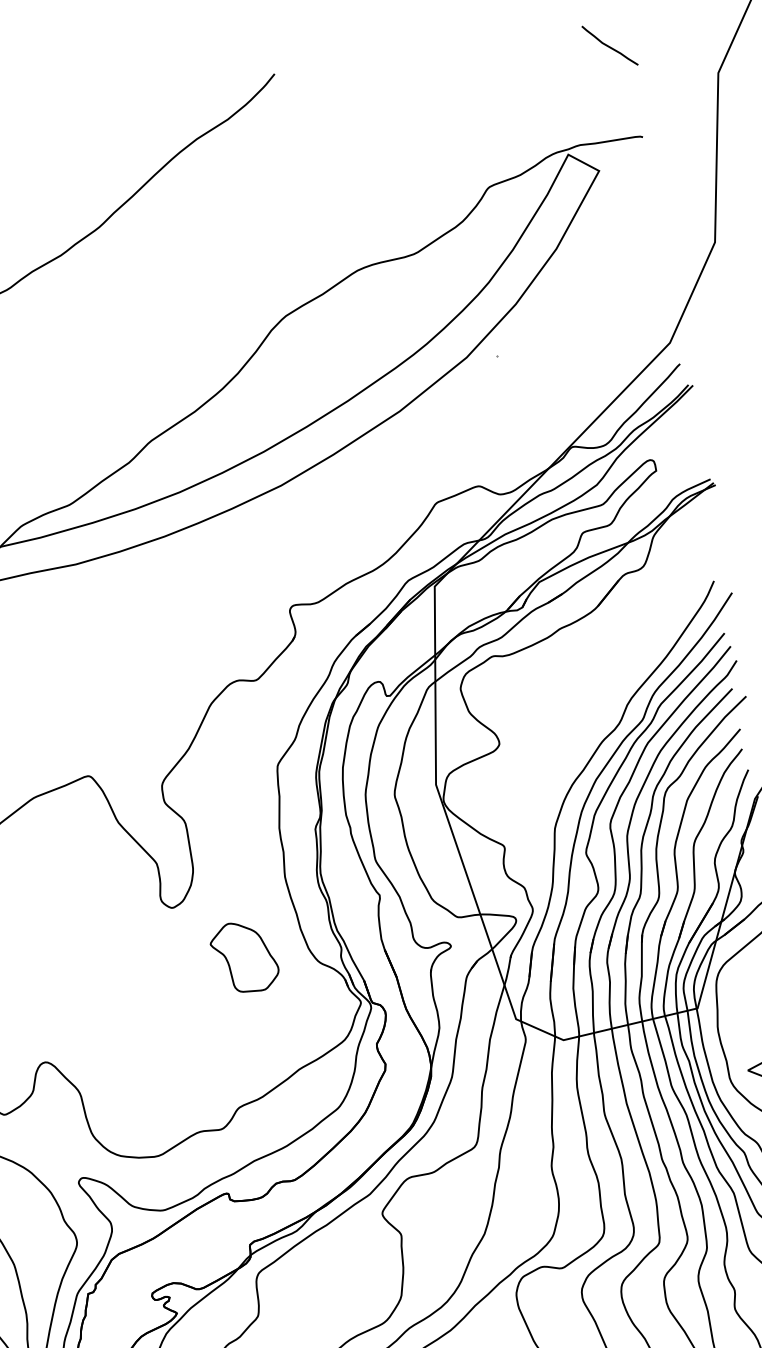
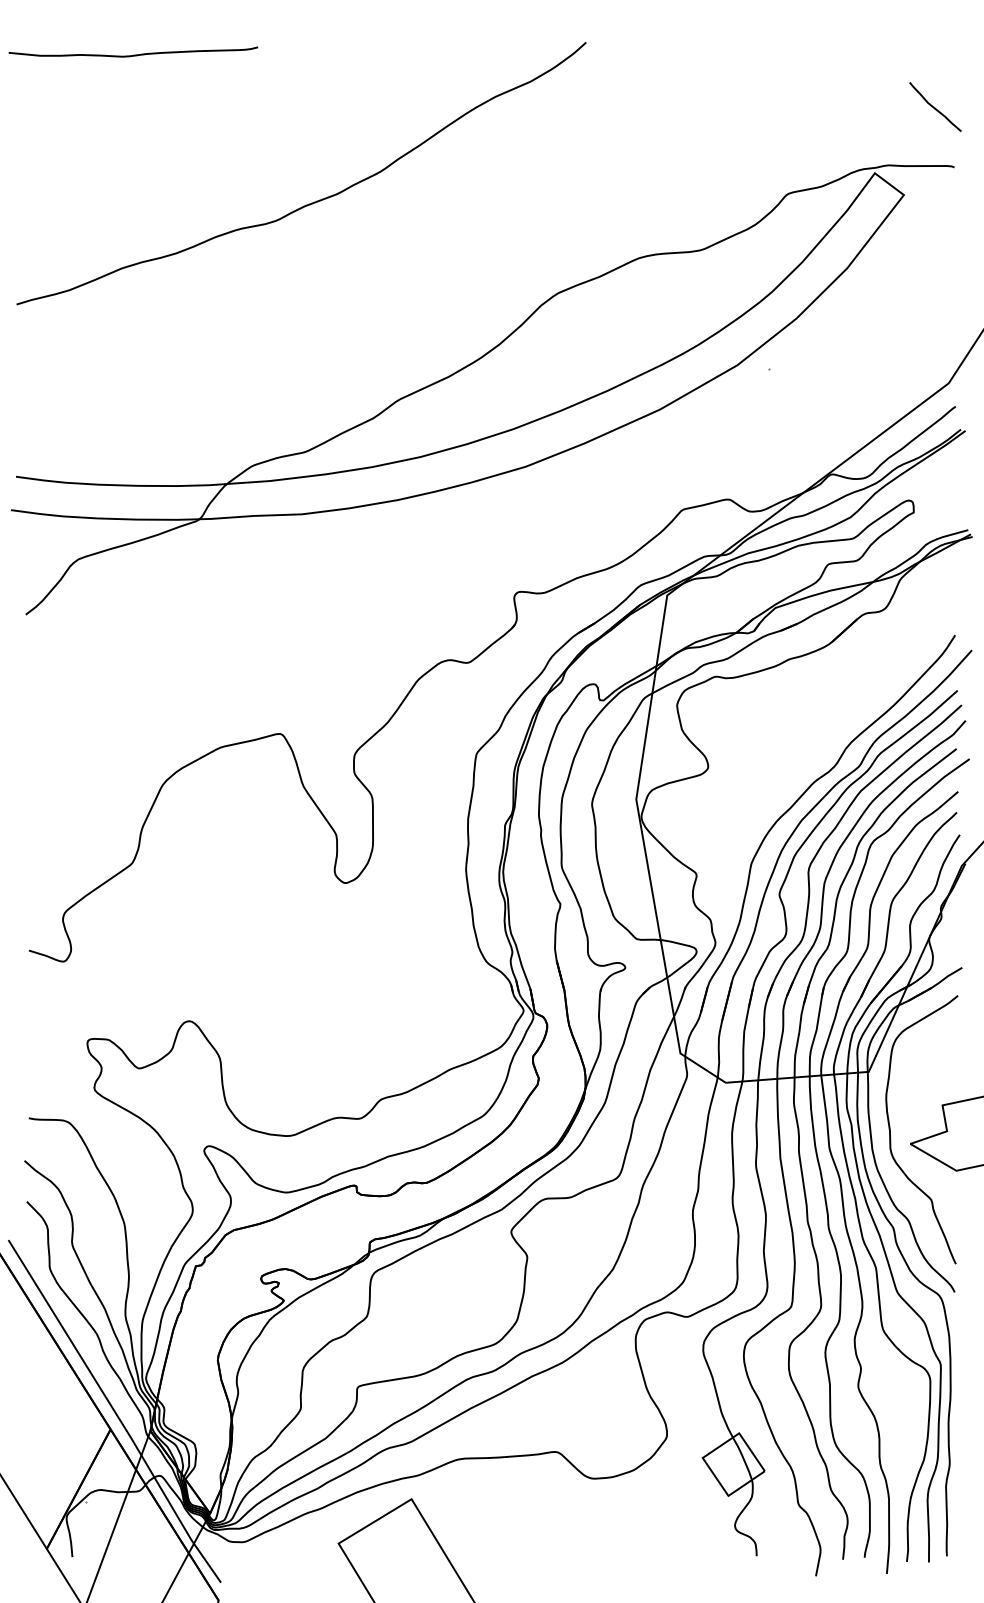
curve: (609, 45) -> (934, 106), moved
part: (244, 957) -> (411, 945), removed

